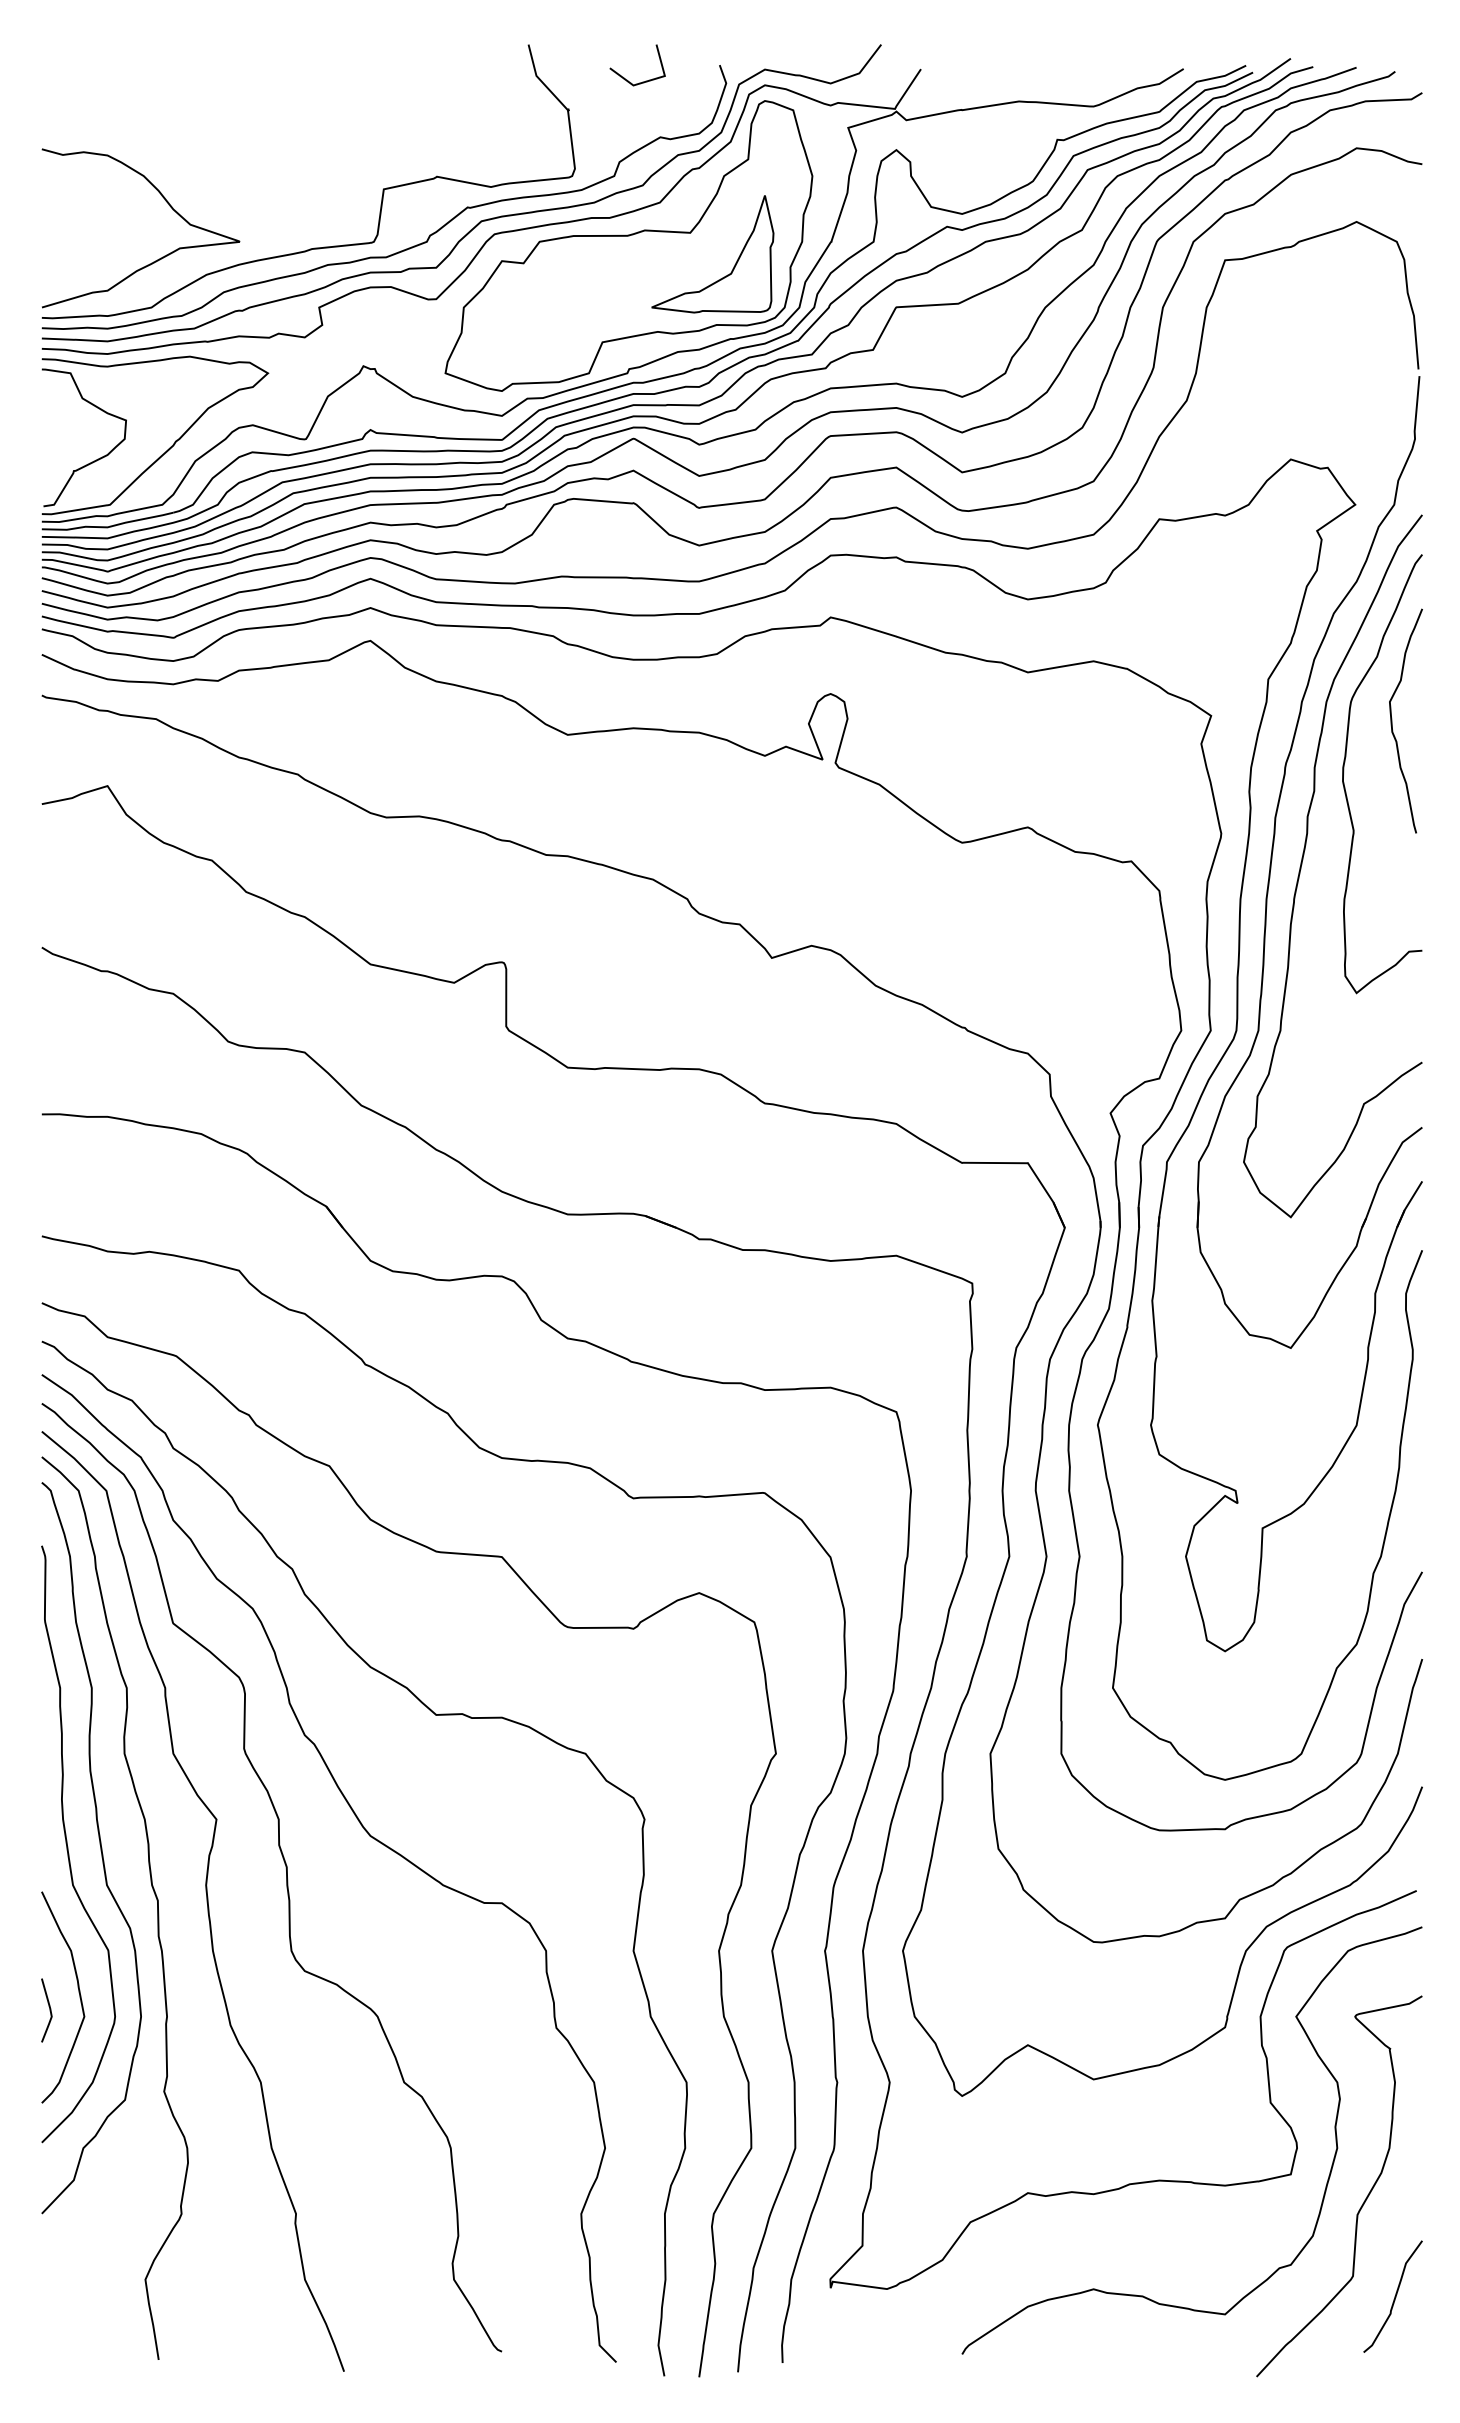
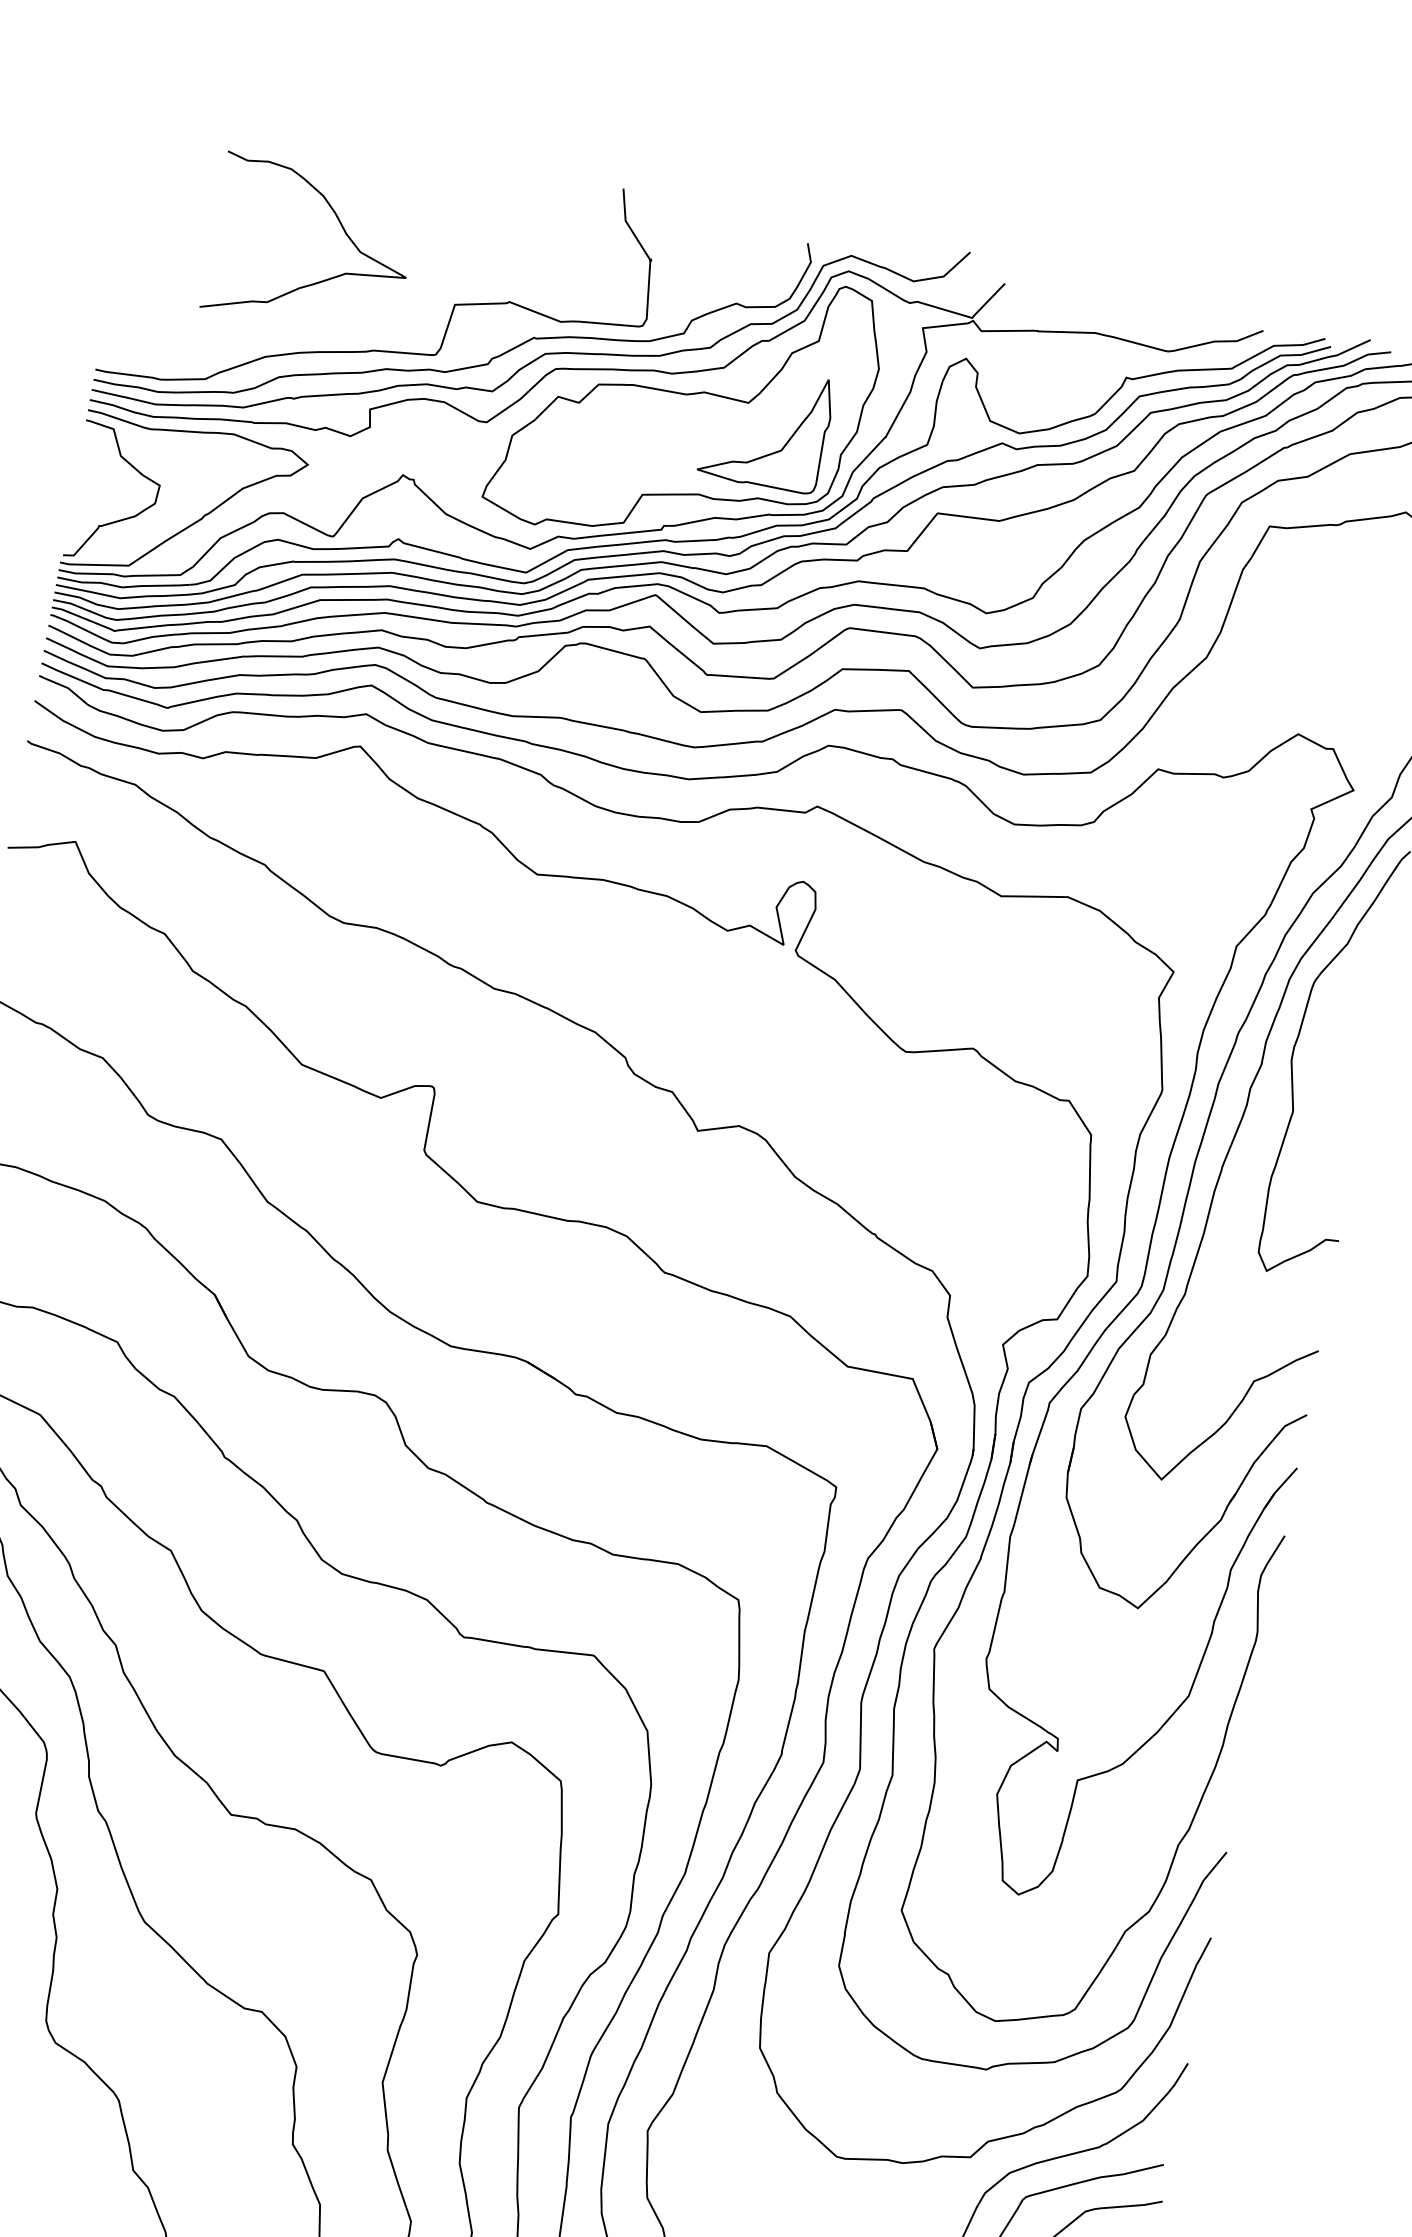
line: (642, 81) -> (728, 245), removed
curve: (155, 260) -> (319, 281), moved
curve: (1392, 720) -> (1351, 1009), removed

